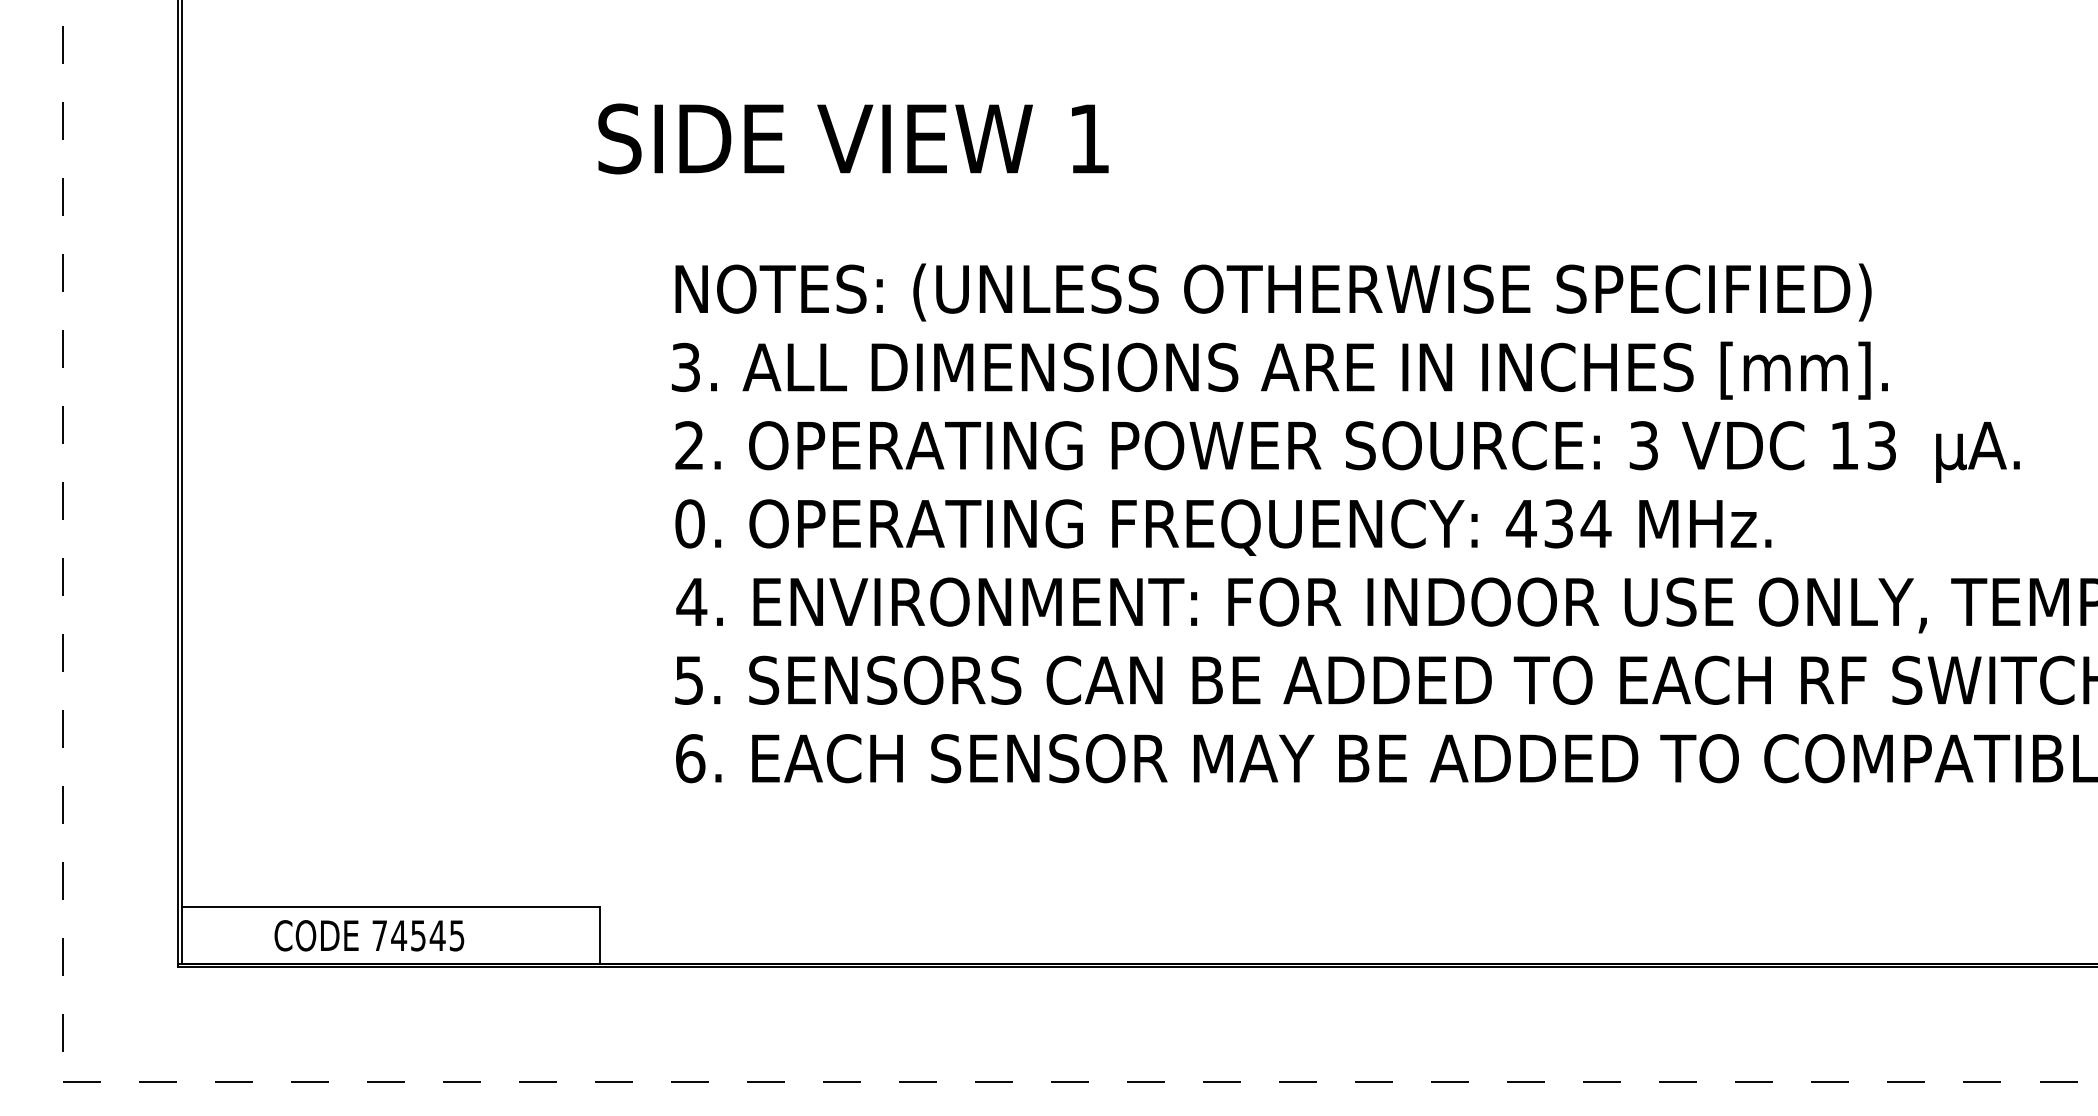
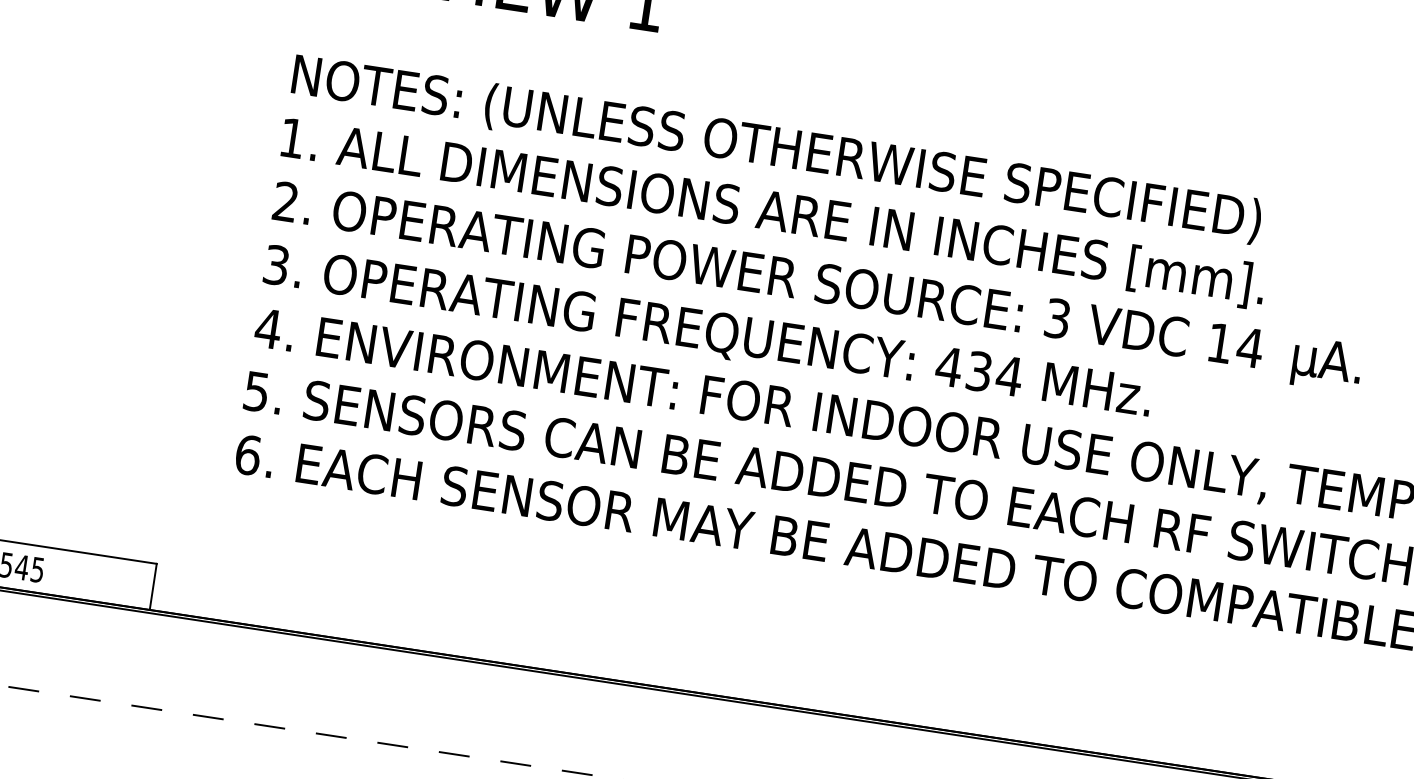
text: (685, 367) -> (291, 138), 3. -> 1.
text: (1881, 445) -> (1249, 347), 13 -> 14
text: (689, 523) -> (276, 264), 0. -> 3.

